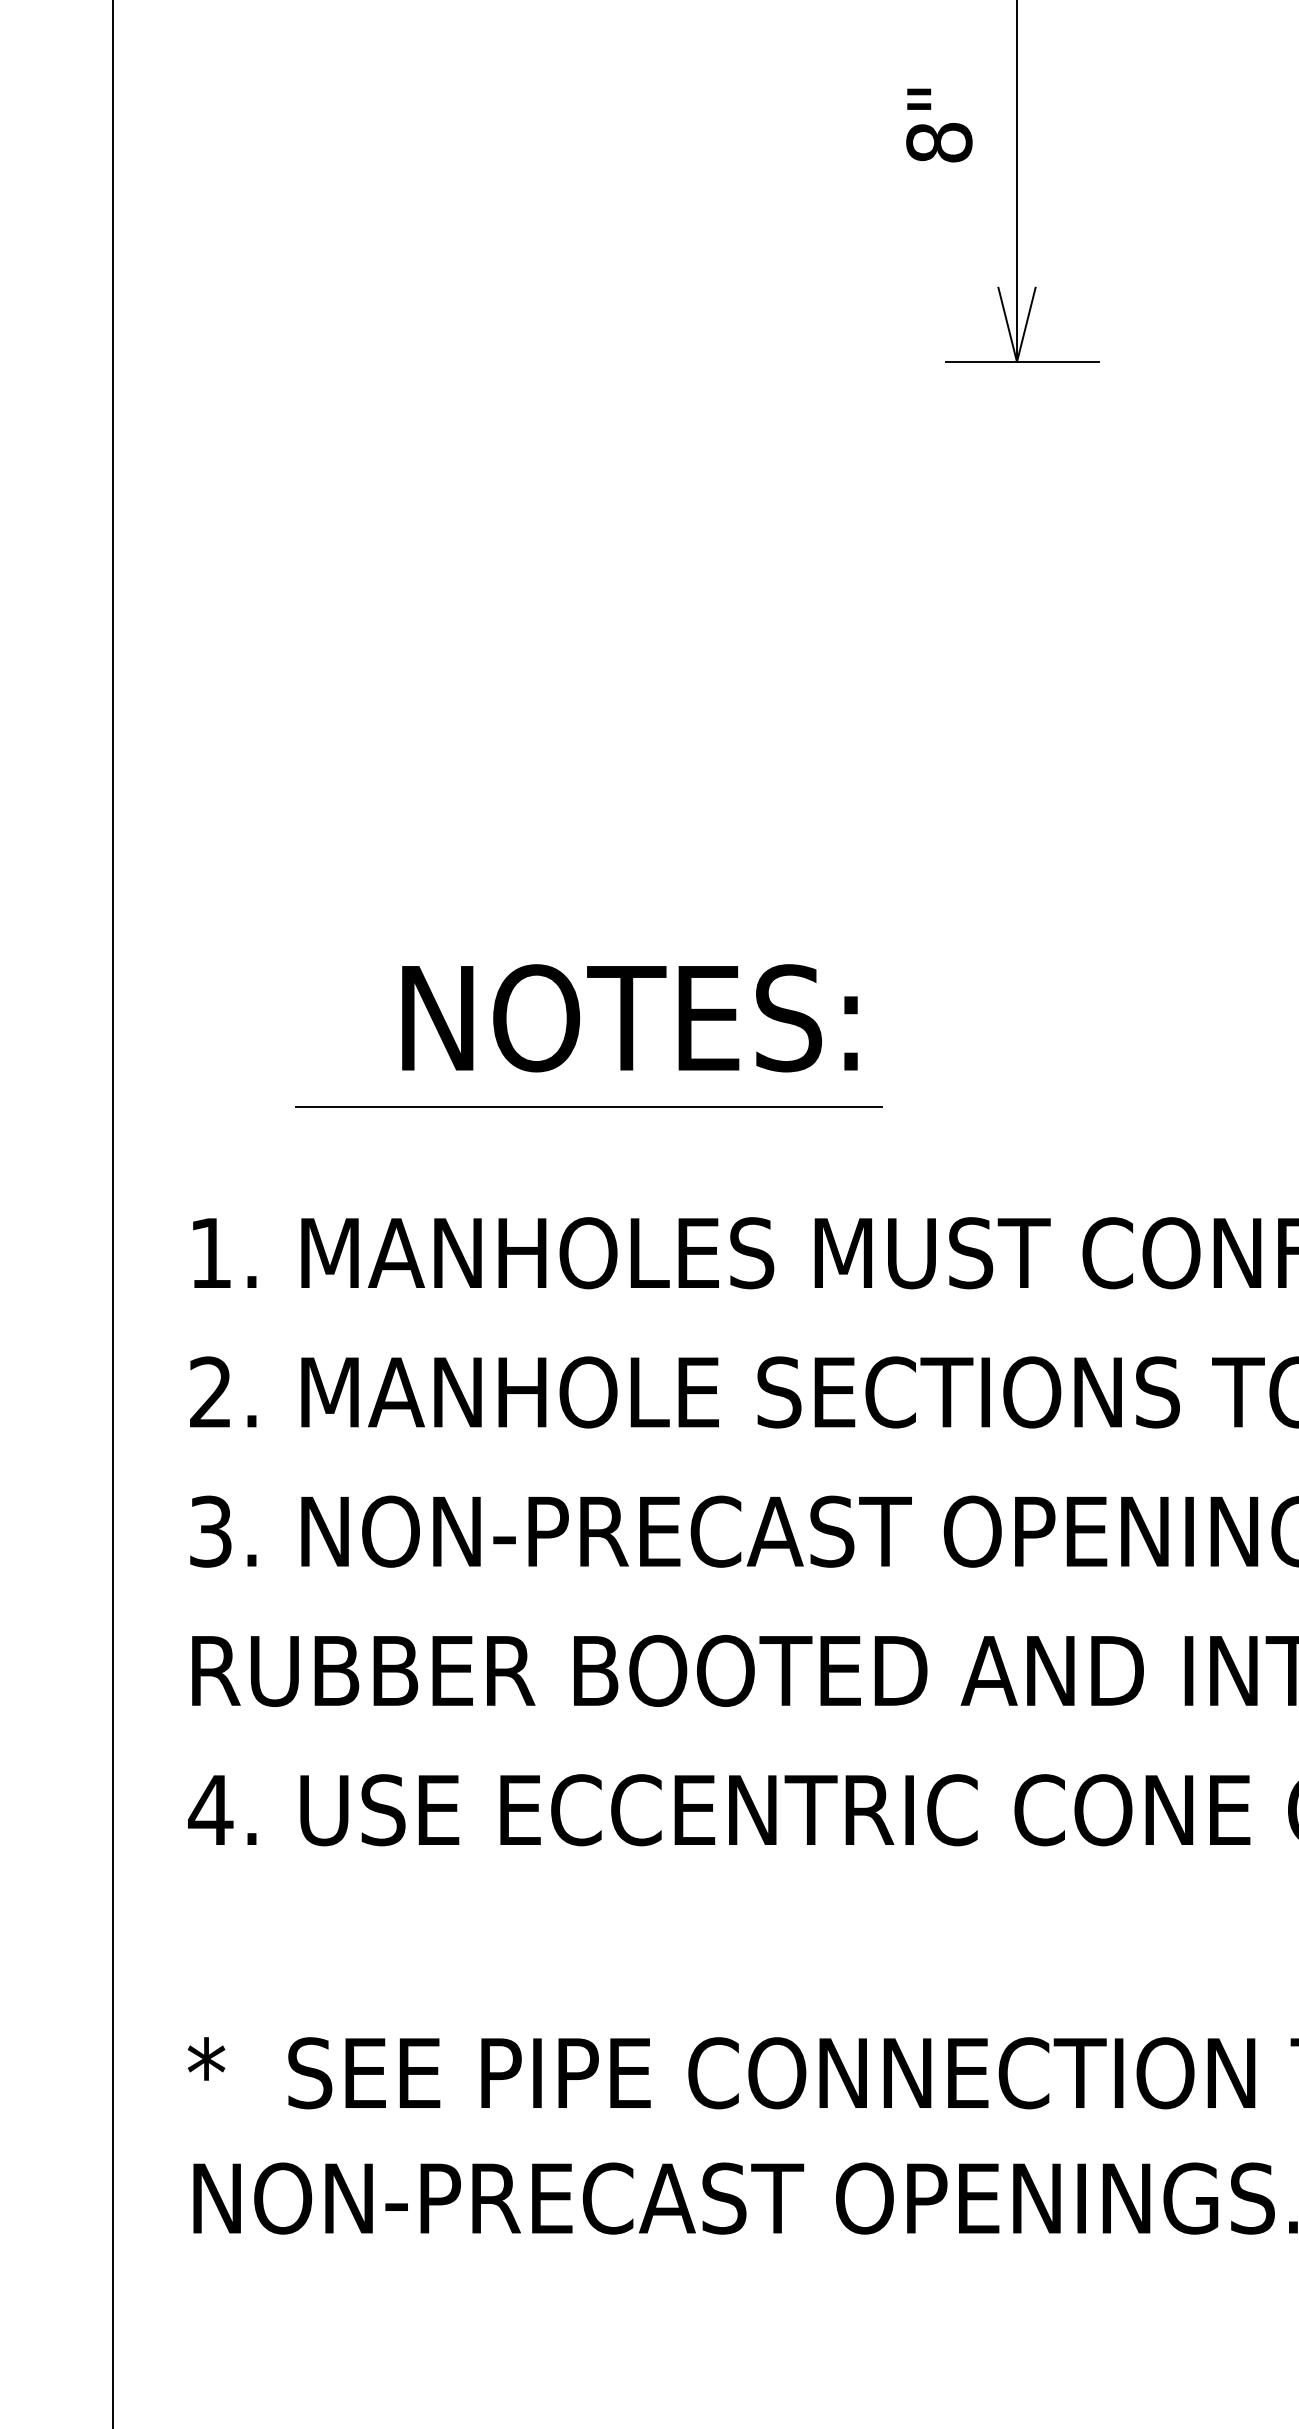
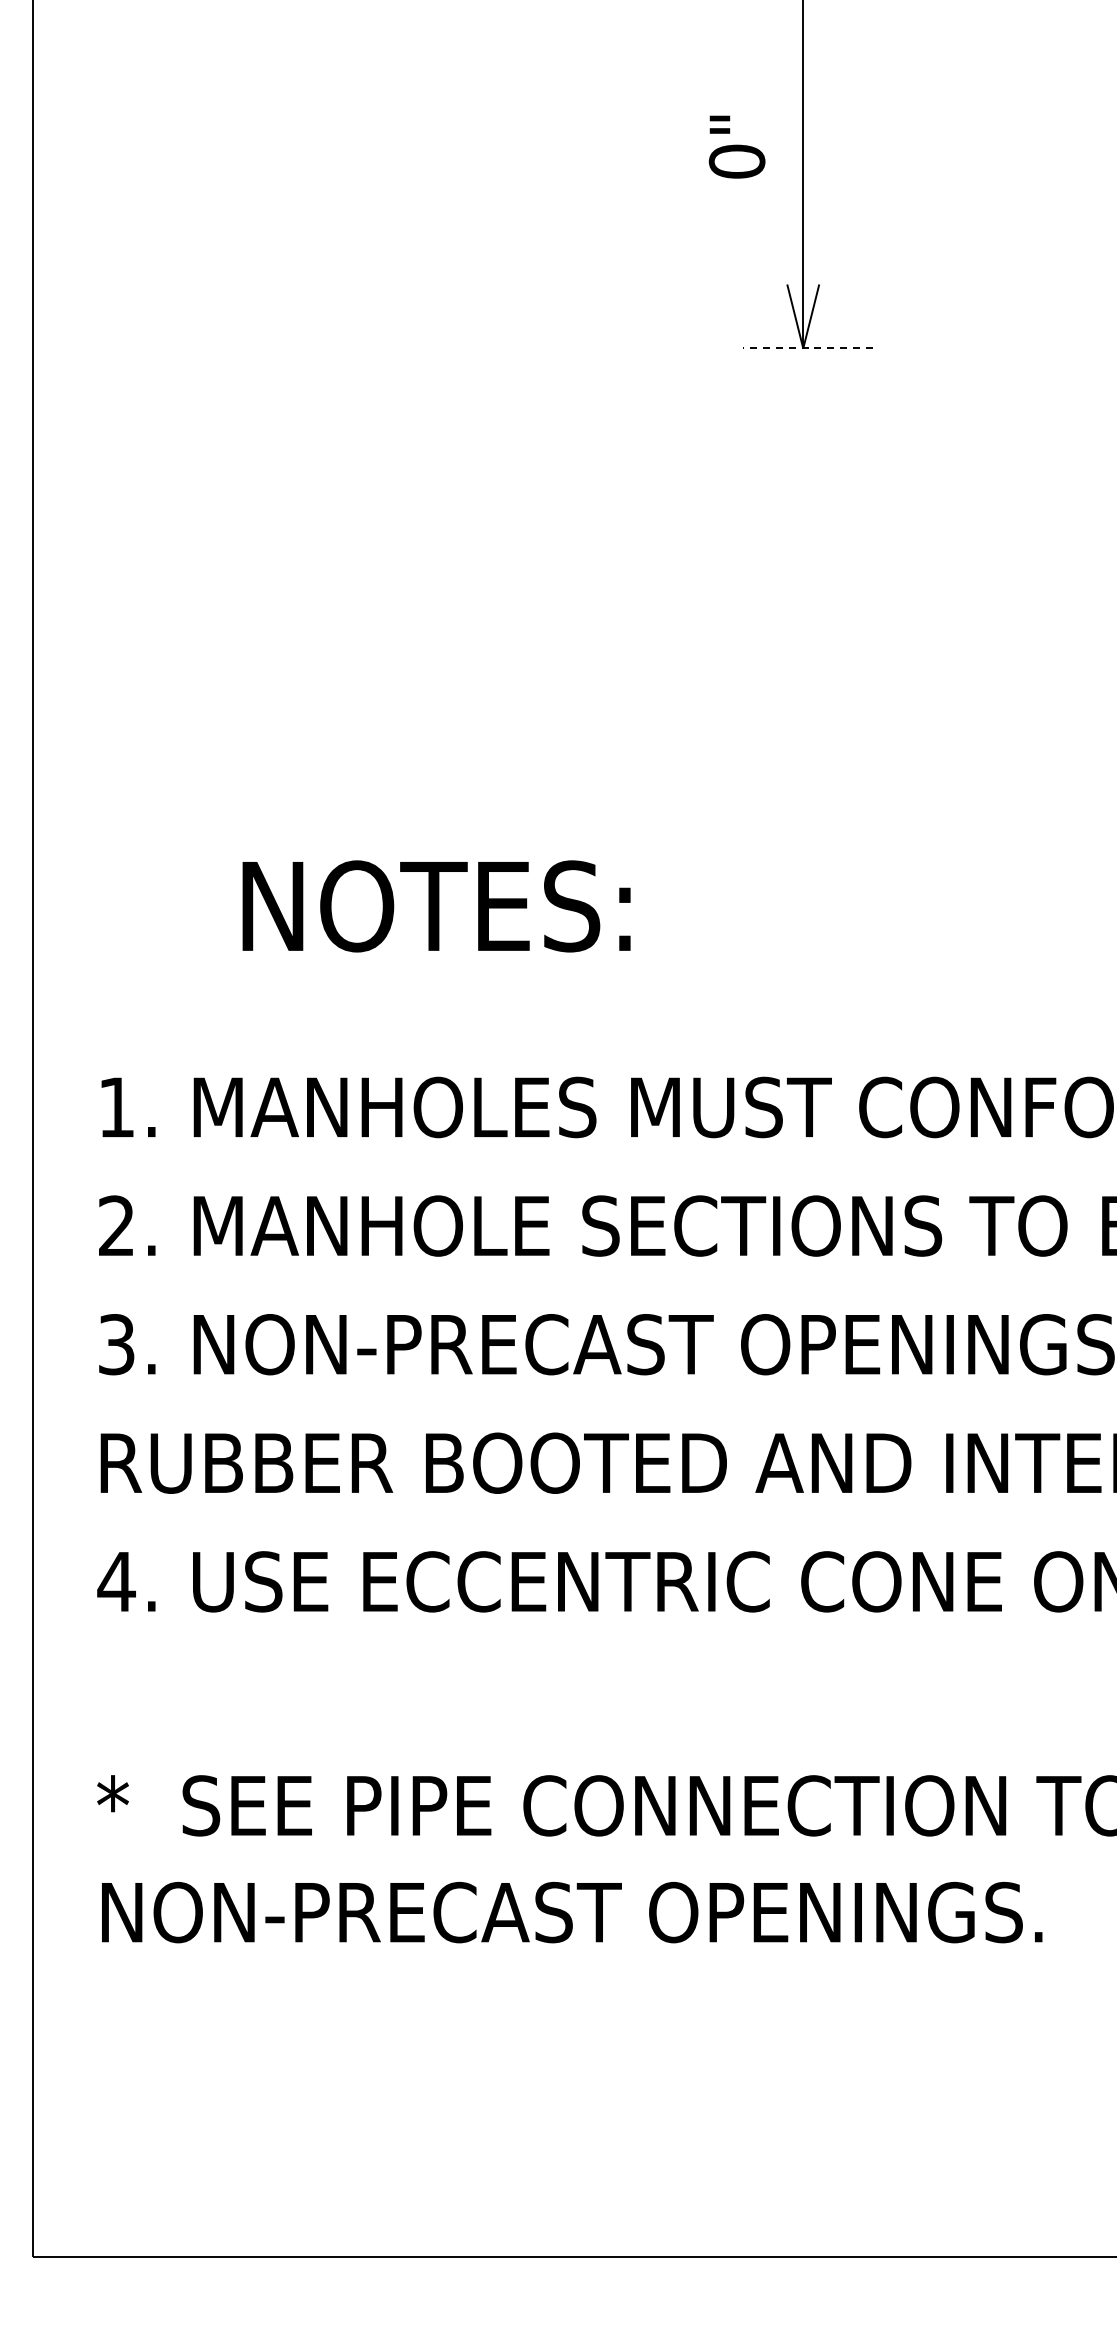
text: (939, 142) -> (737, 161), 8" -> 0"
line: (1021, 362) -> (807, 348), solid -> dashed
text: (629, 1018) -> (436, 906), moved
line: (588, 1106) -> (438, 982), removed

